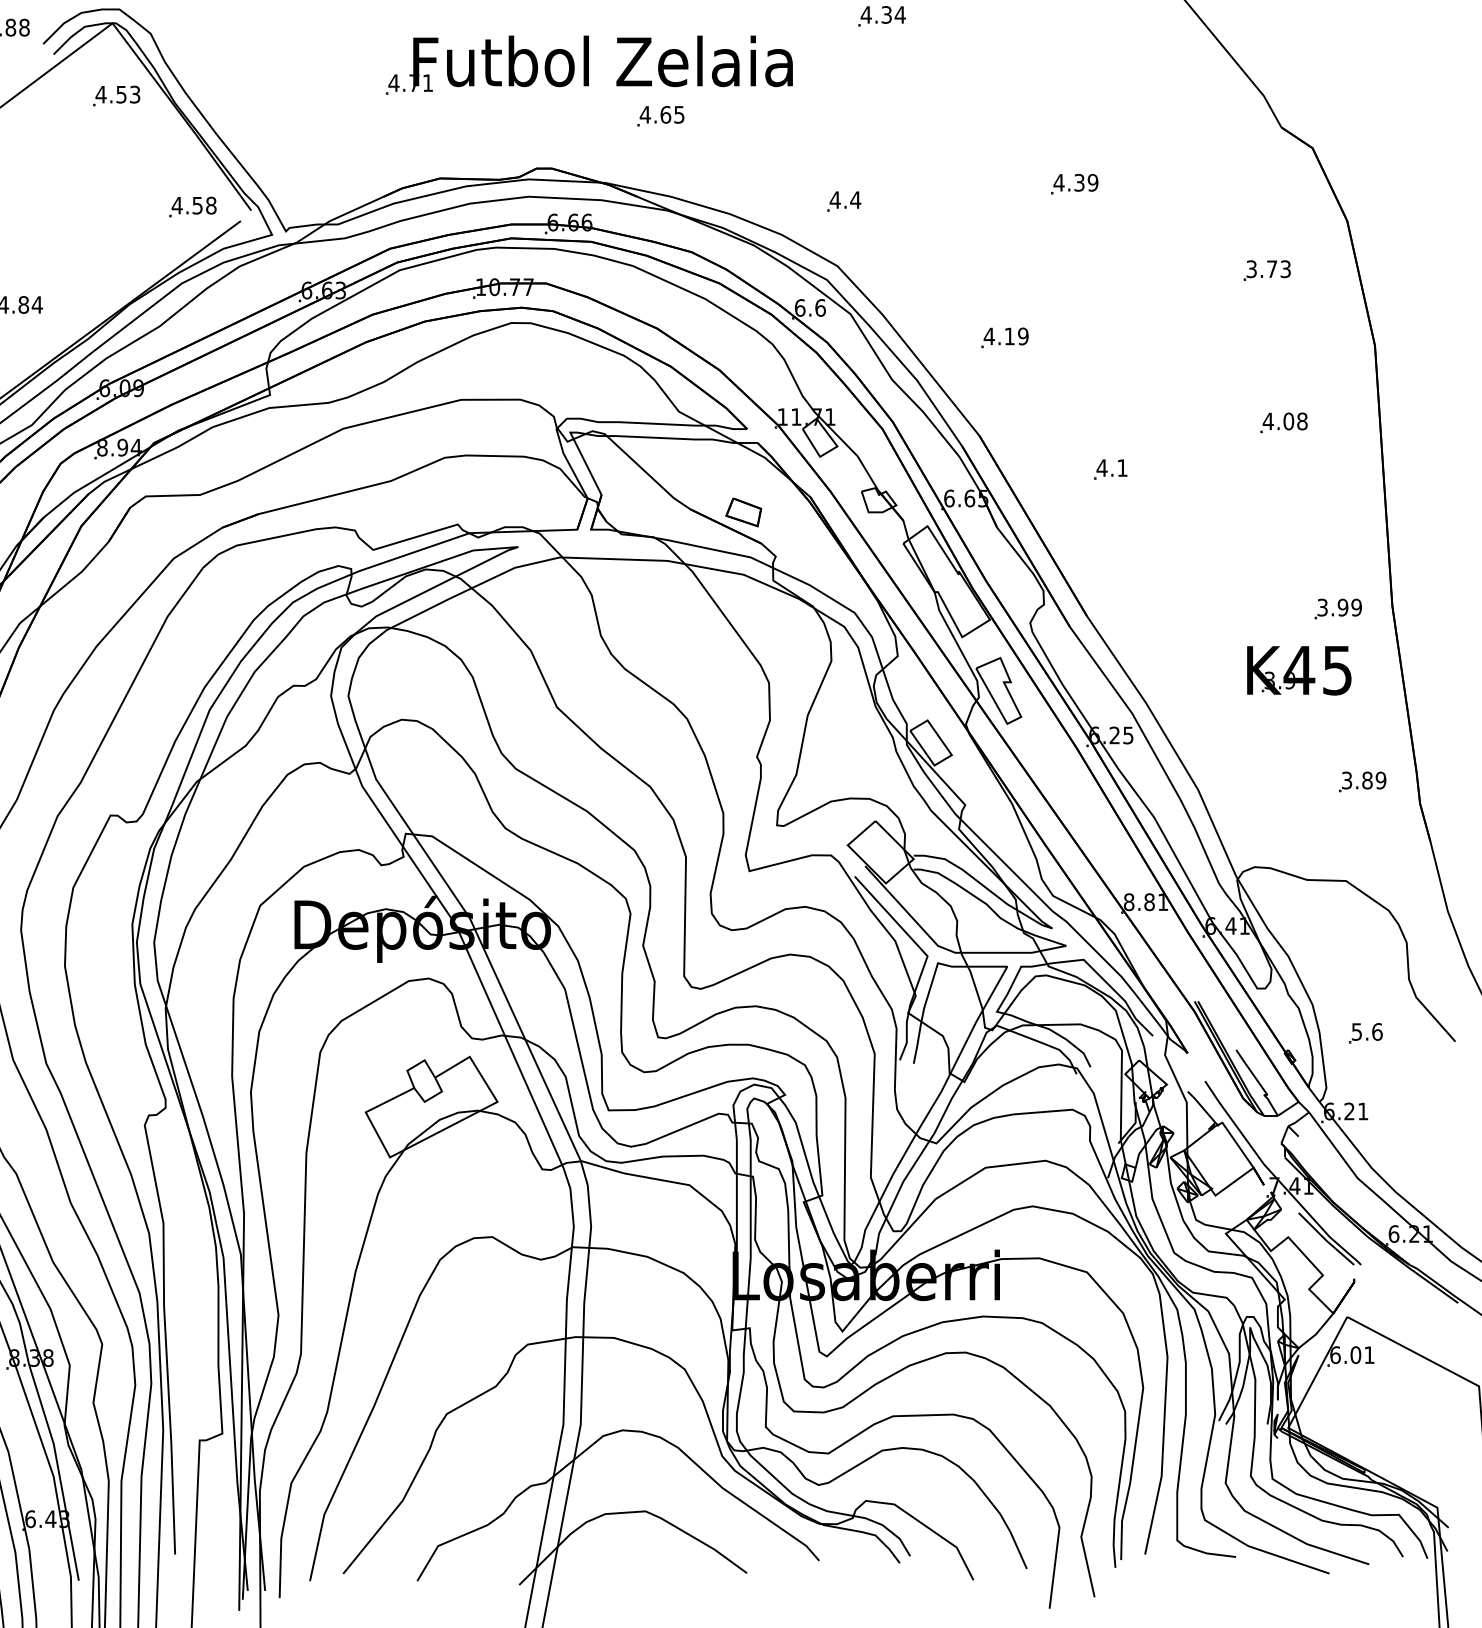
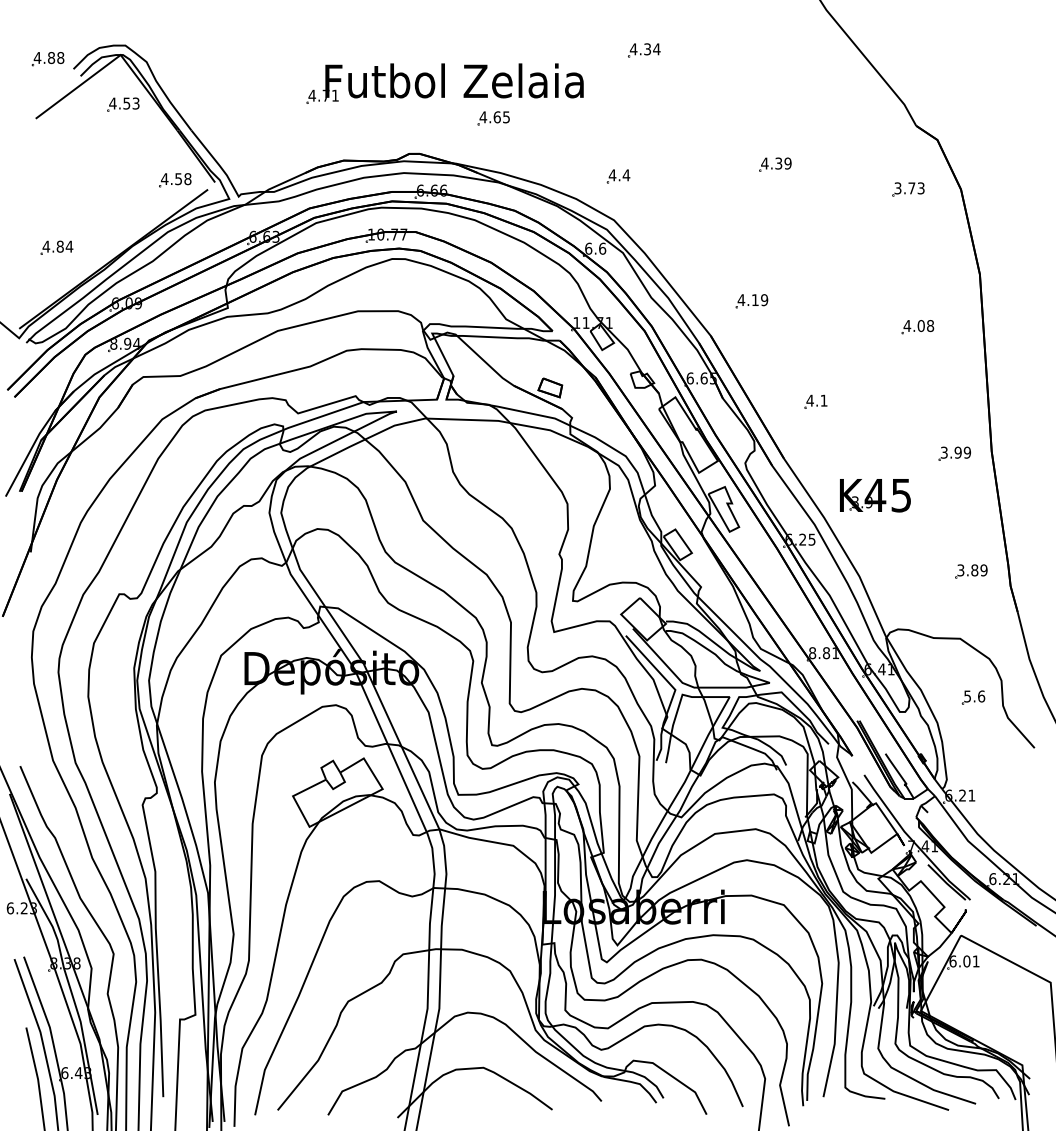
part: (1267, 270) -> (908, 189), moved
part: (1004, 338) -> (751, 301), moved
part: (1109, 469) -> (815, 401), moved
part: (1299, 670) -> (875, 495), moved
part: (1365, 1033) -> (973, 697), moved

